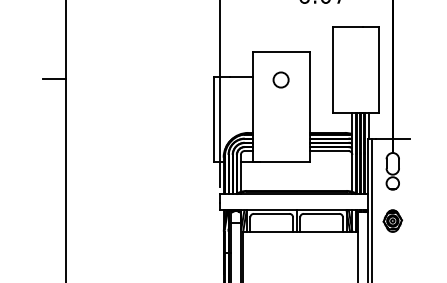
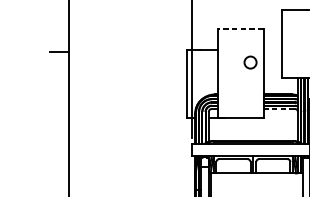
line: (281, 51) -> (241, 29), solid -> dashed
circle: (280, 79) -> (250, 62), moved
line: (328, 151) -> (278, 109), solid -> dashed

